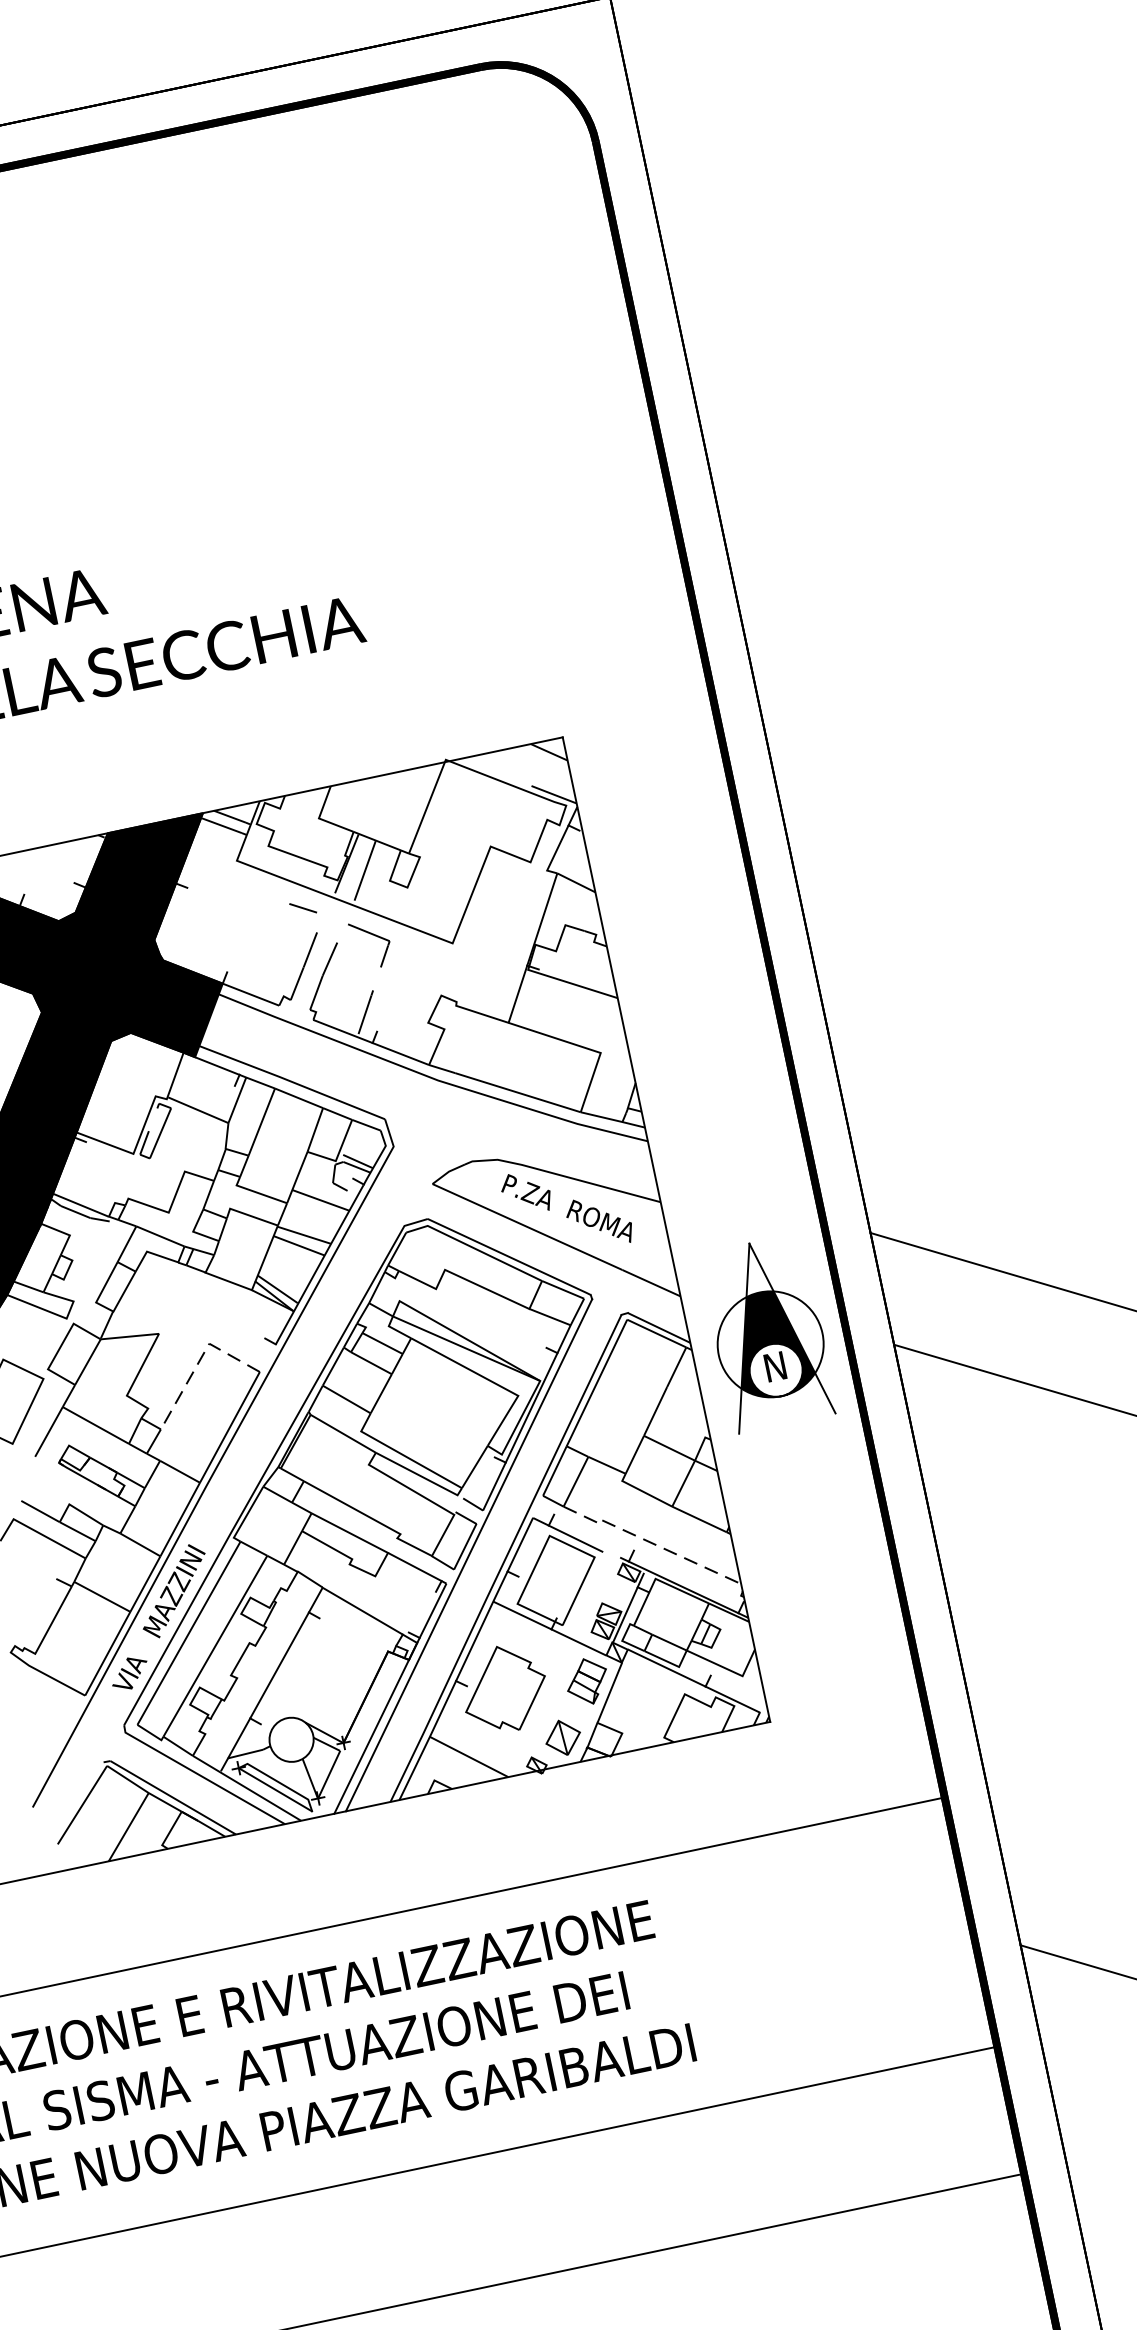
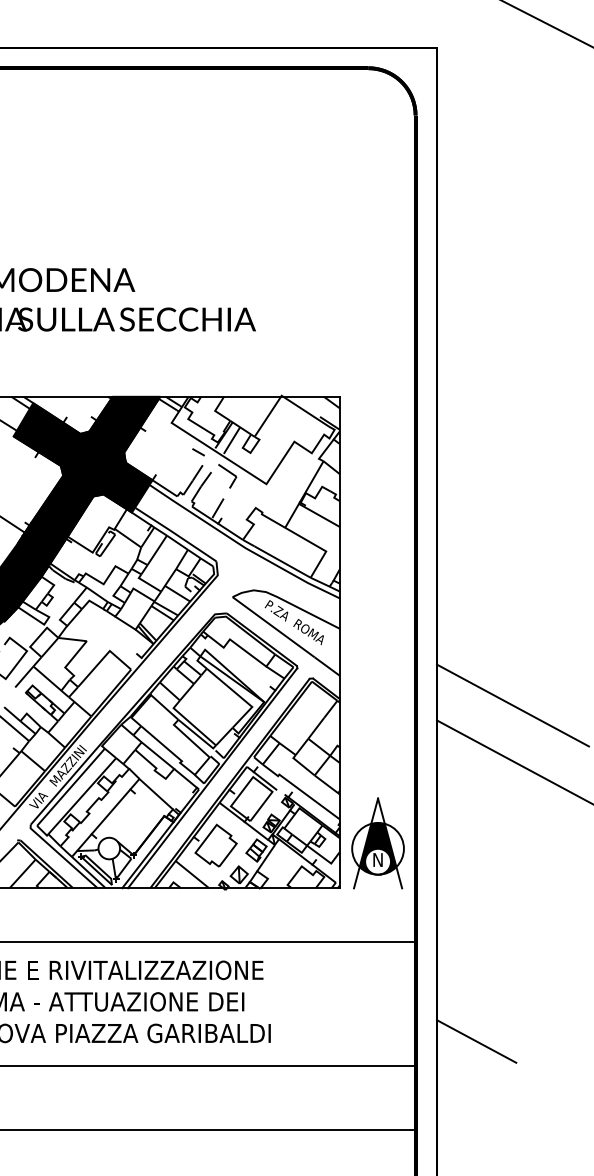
part: (767, 1333) -> (377, 843), moved
line: (199, 1361) -> (103, 658), dashed -> solid
line: (649, 1540) -> (300, 789), dashed -> solid

